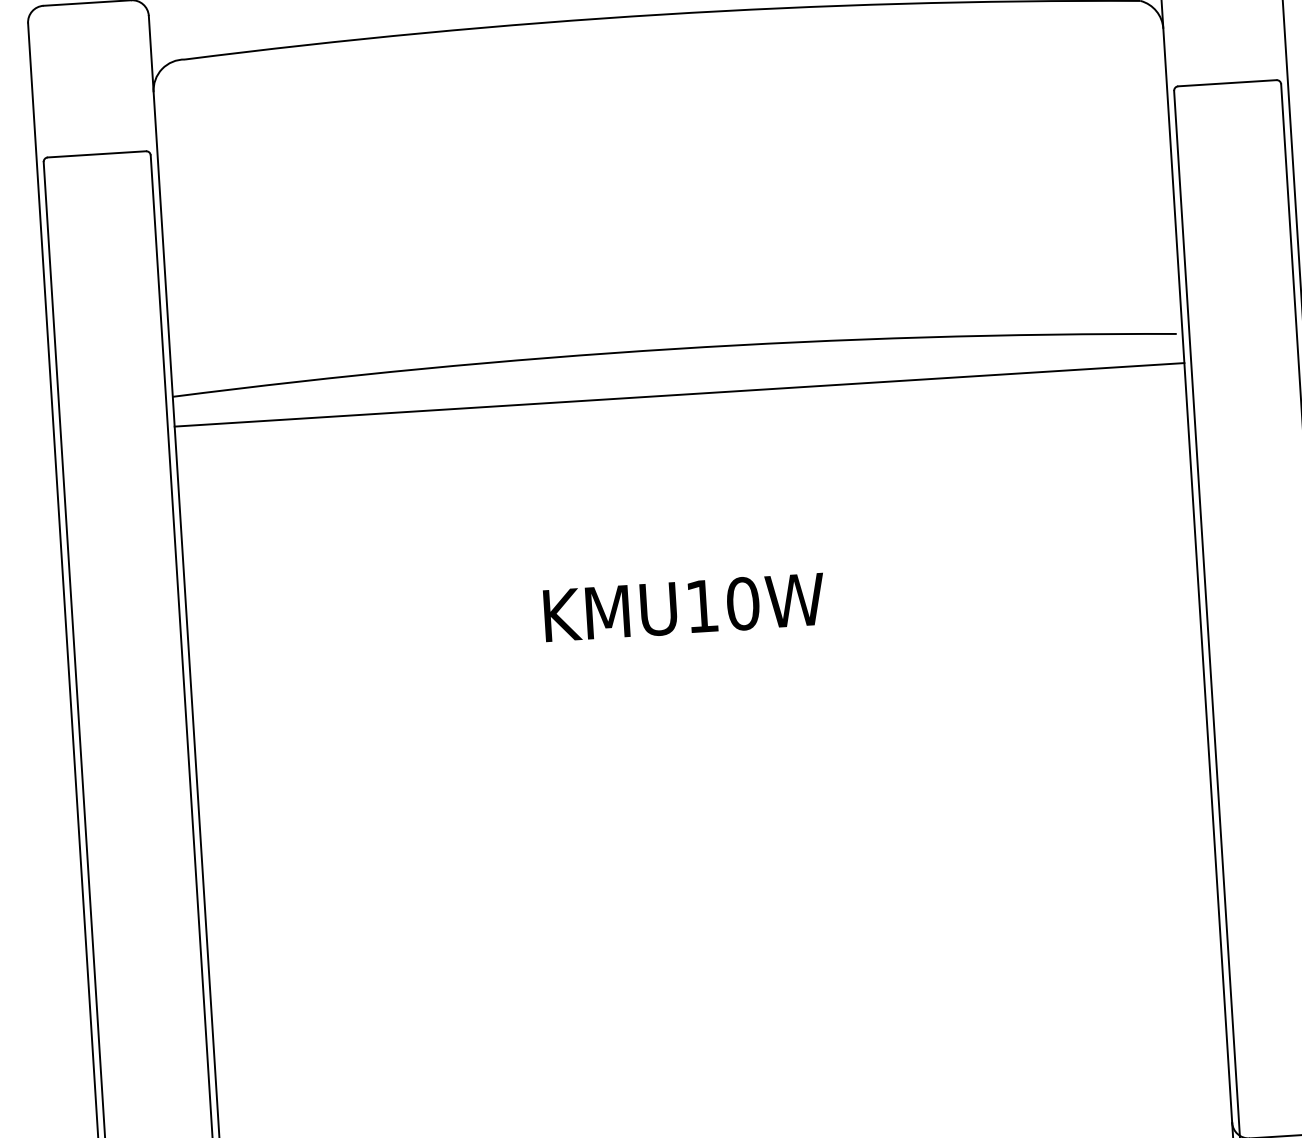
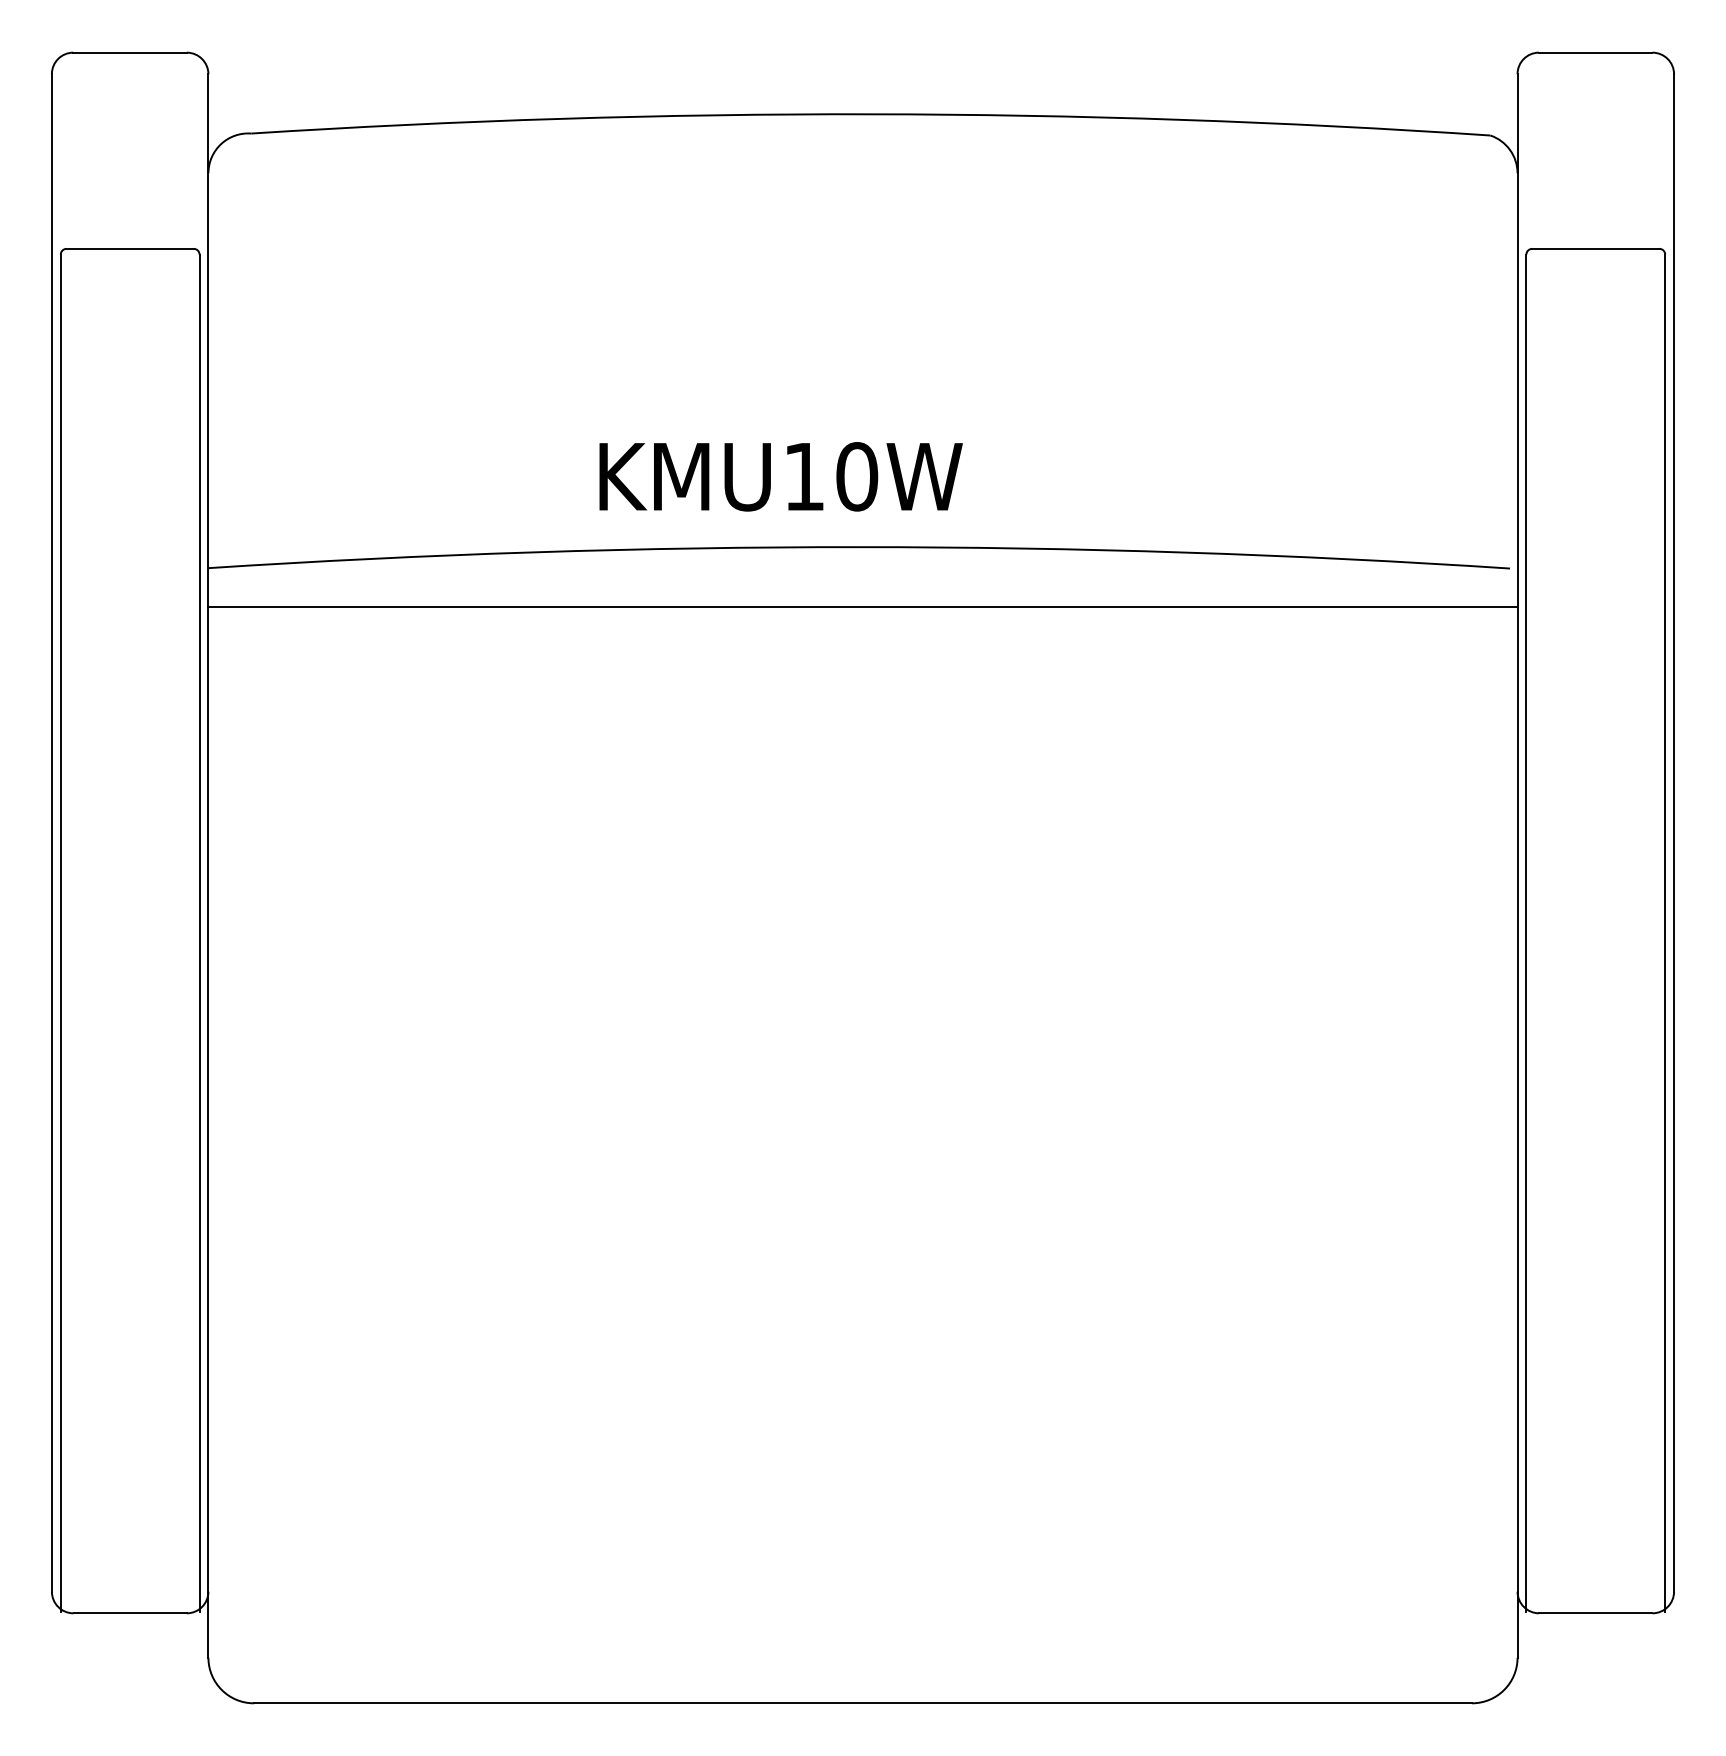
text: (683, 607) -> (780, 476), moved

